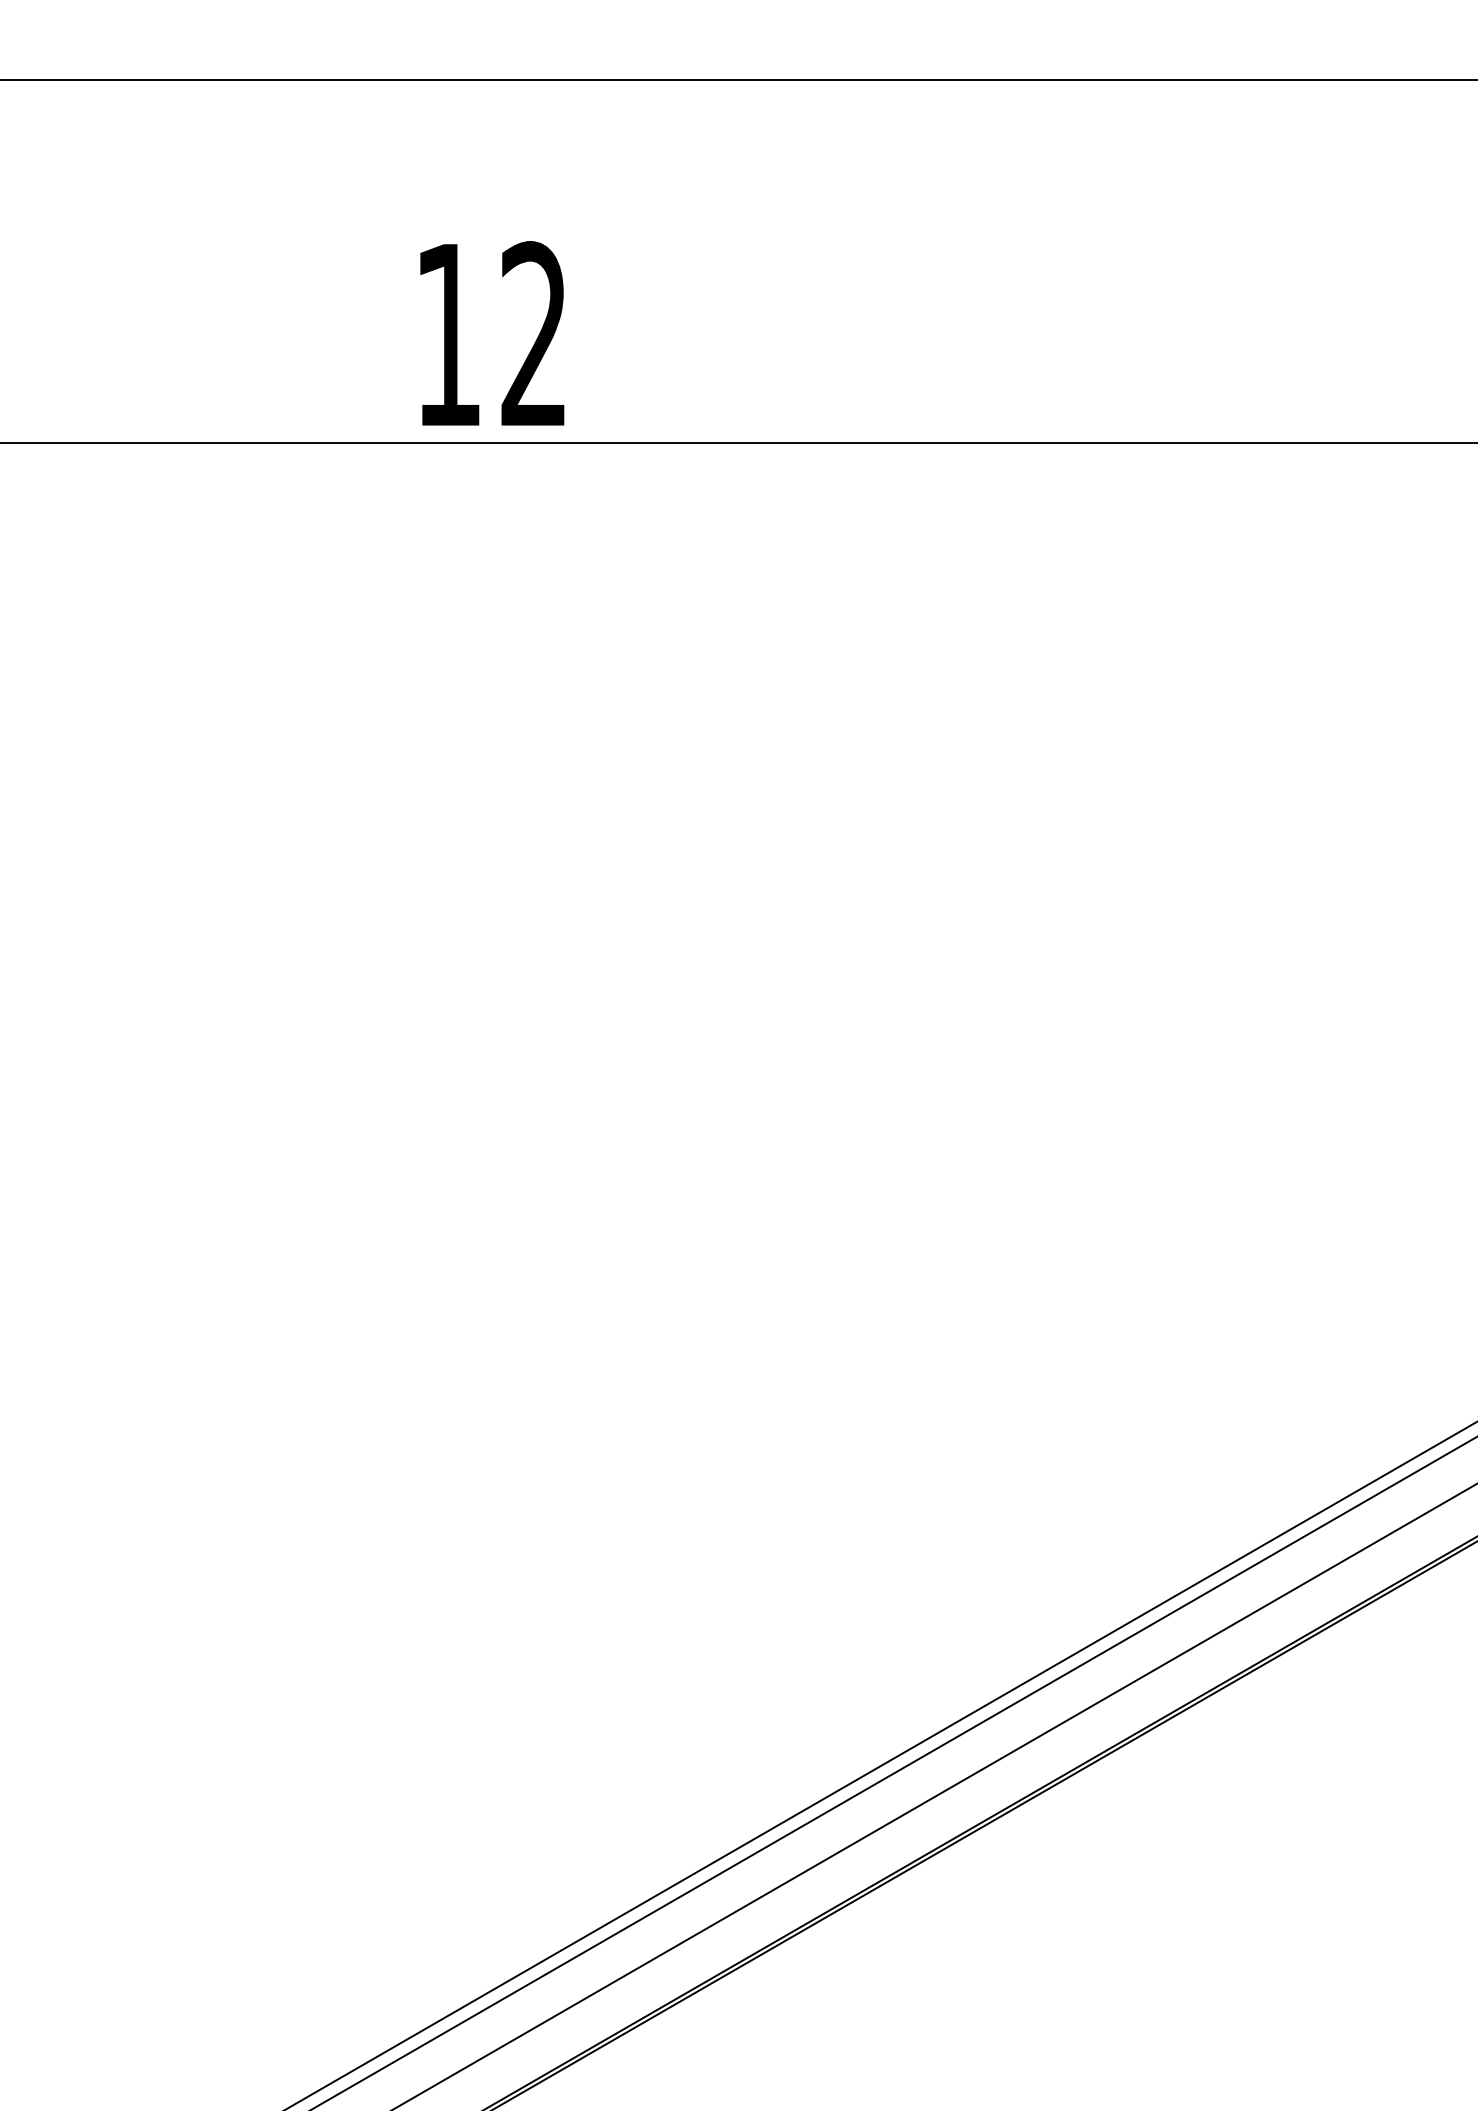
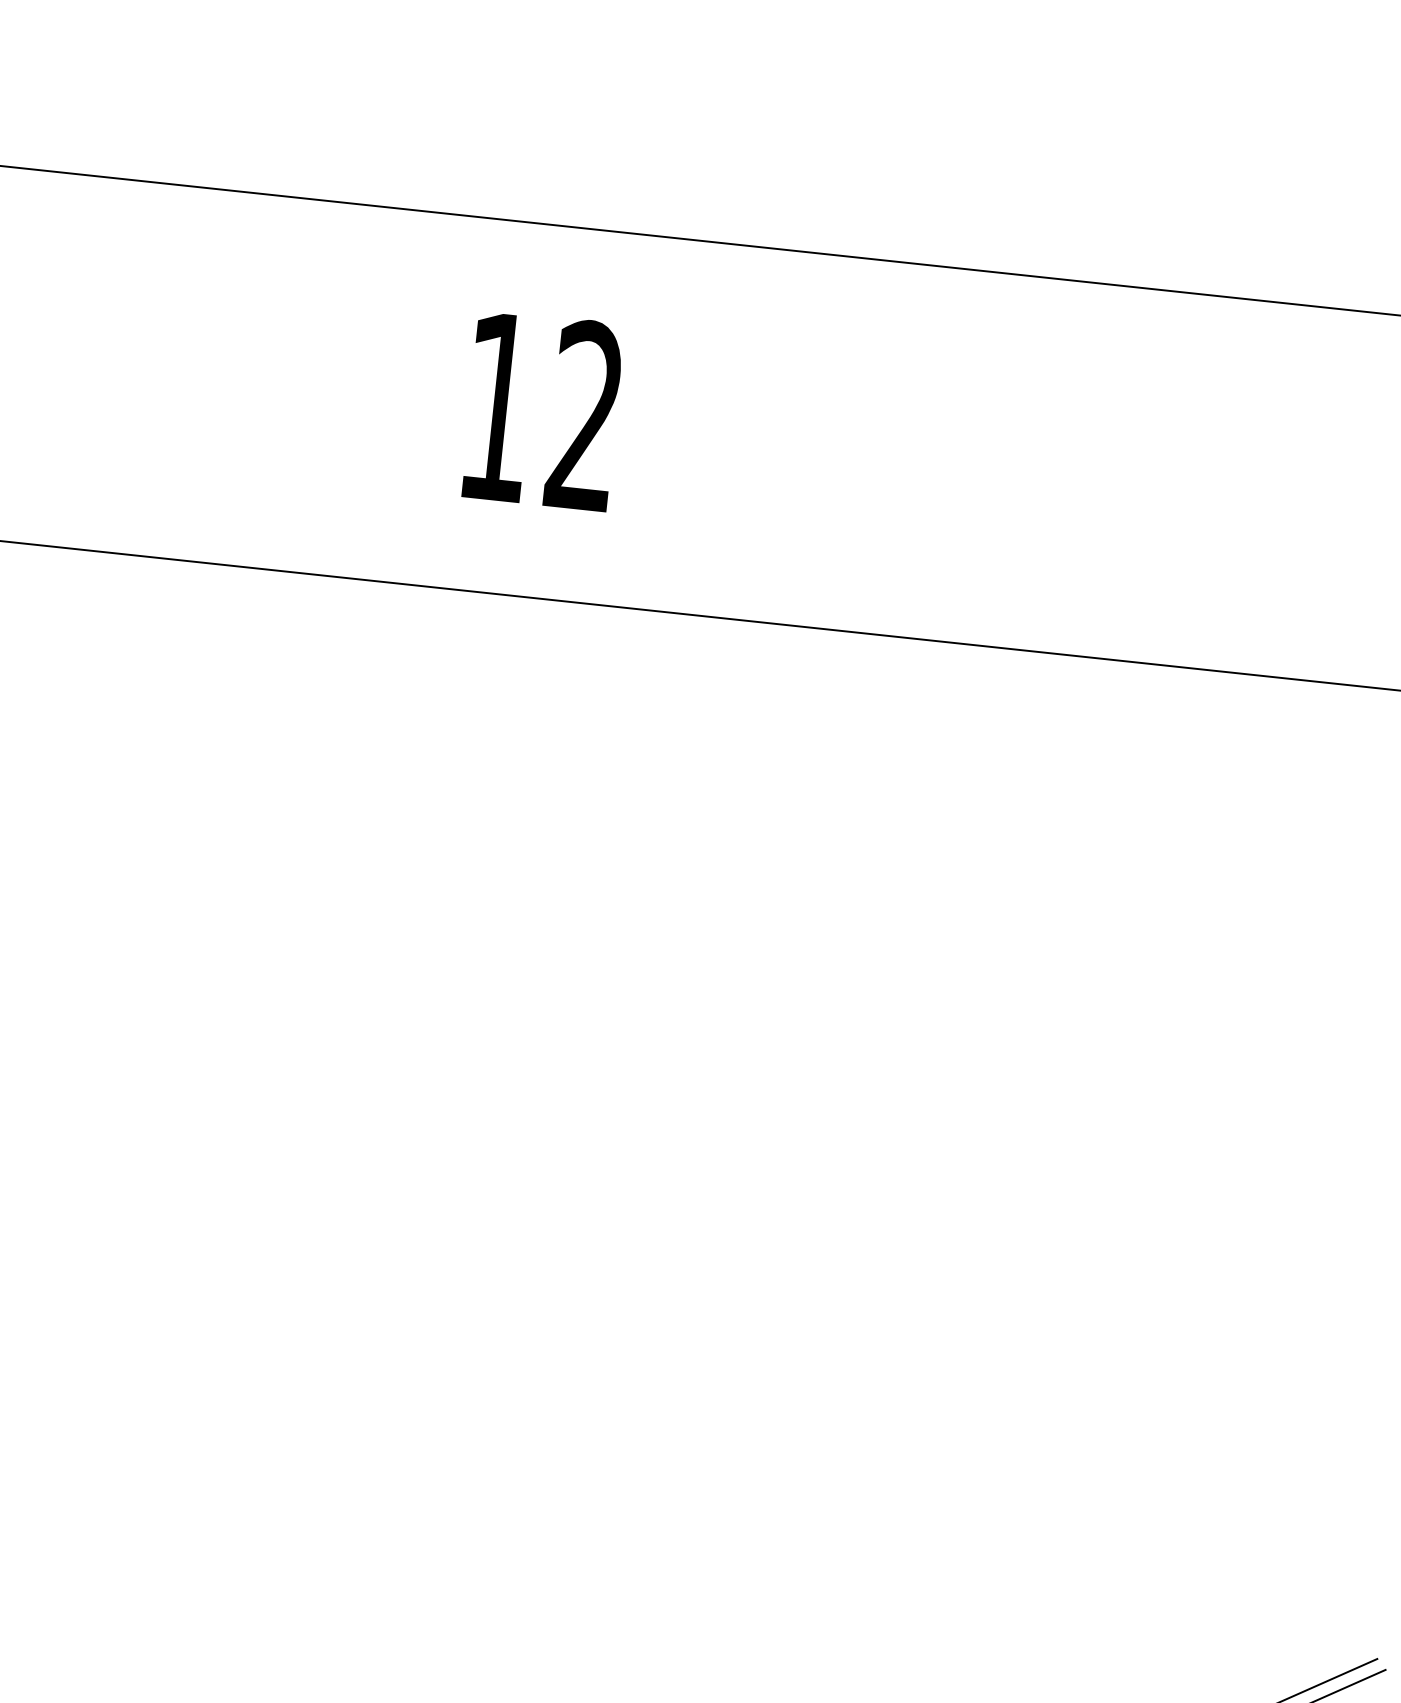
text: (492, 333) -> (543, 410), moved

